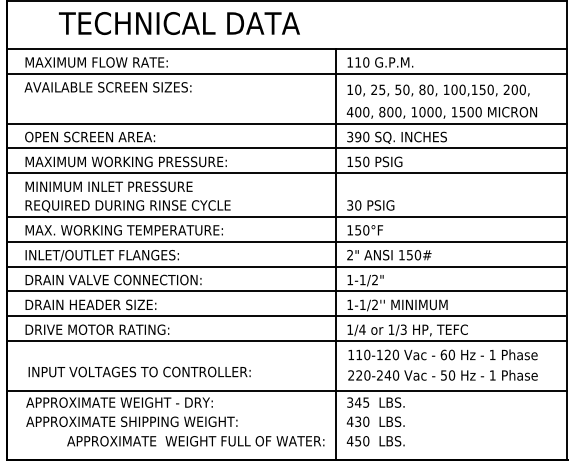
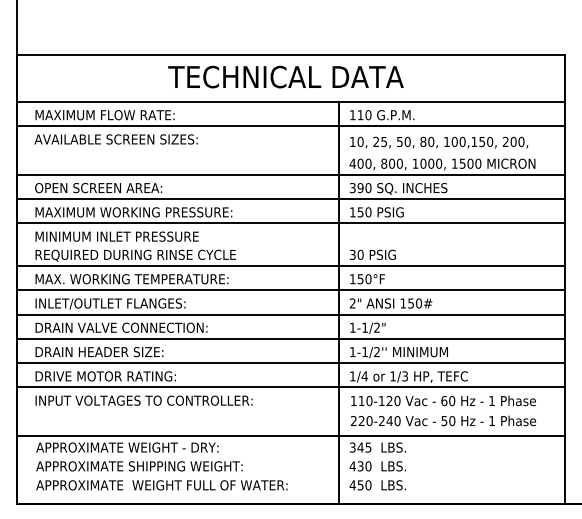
text: (178, 22) -> (285, 76), moved
text: (139, 371) -> (143, 400), moved
text: (195, 441) -> (161, 485), moved

